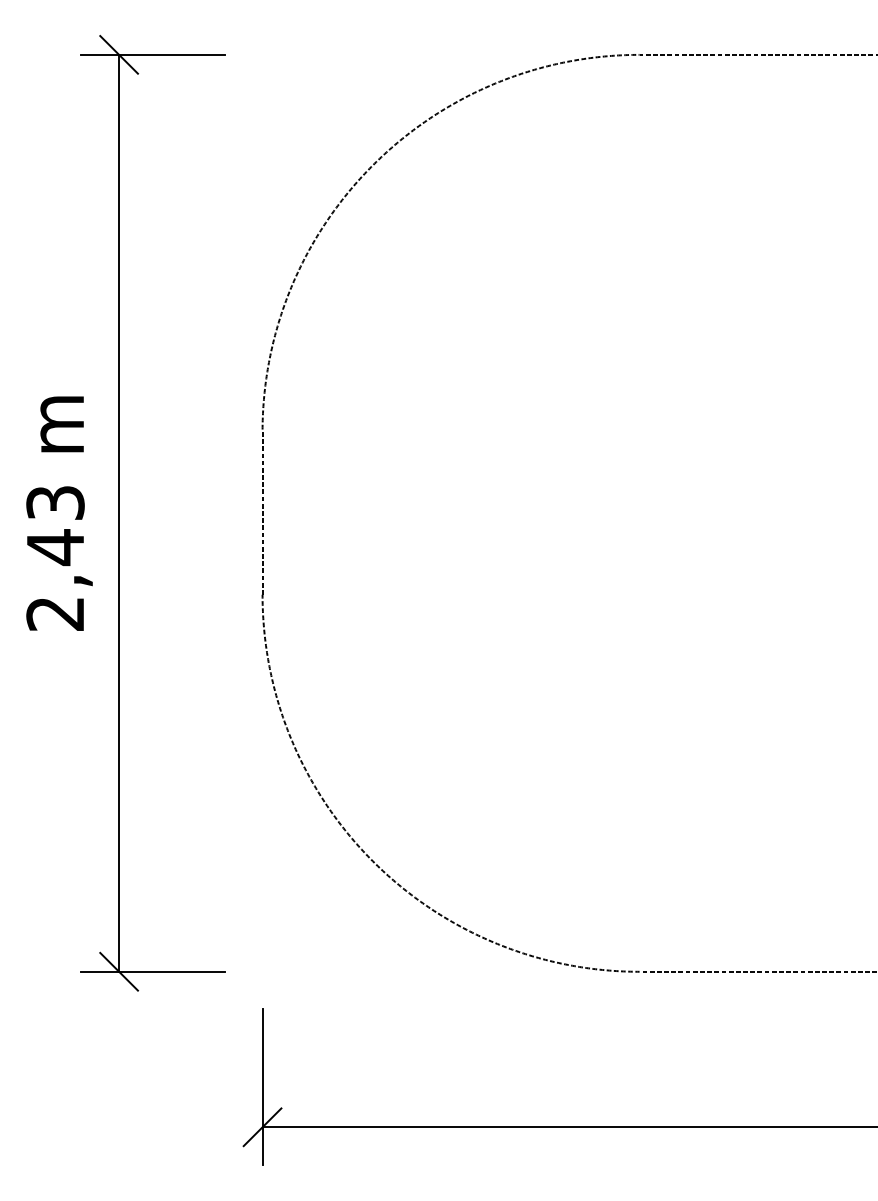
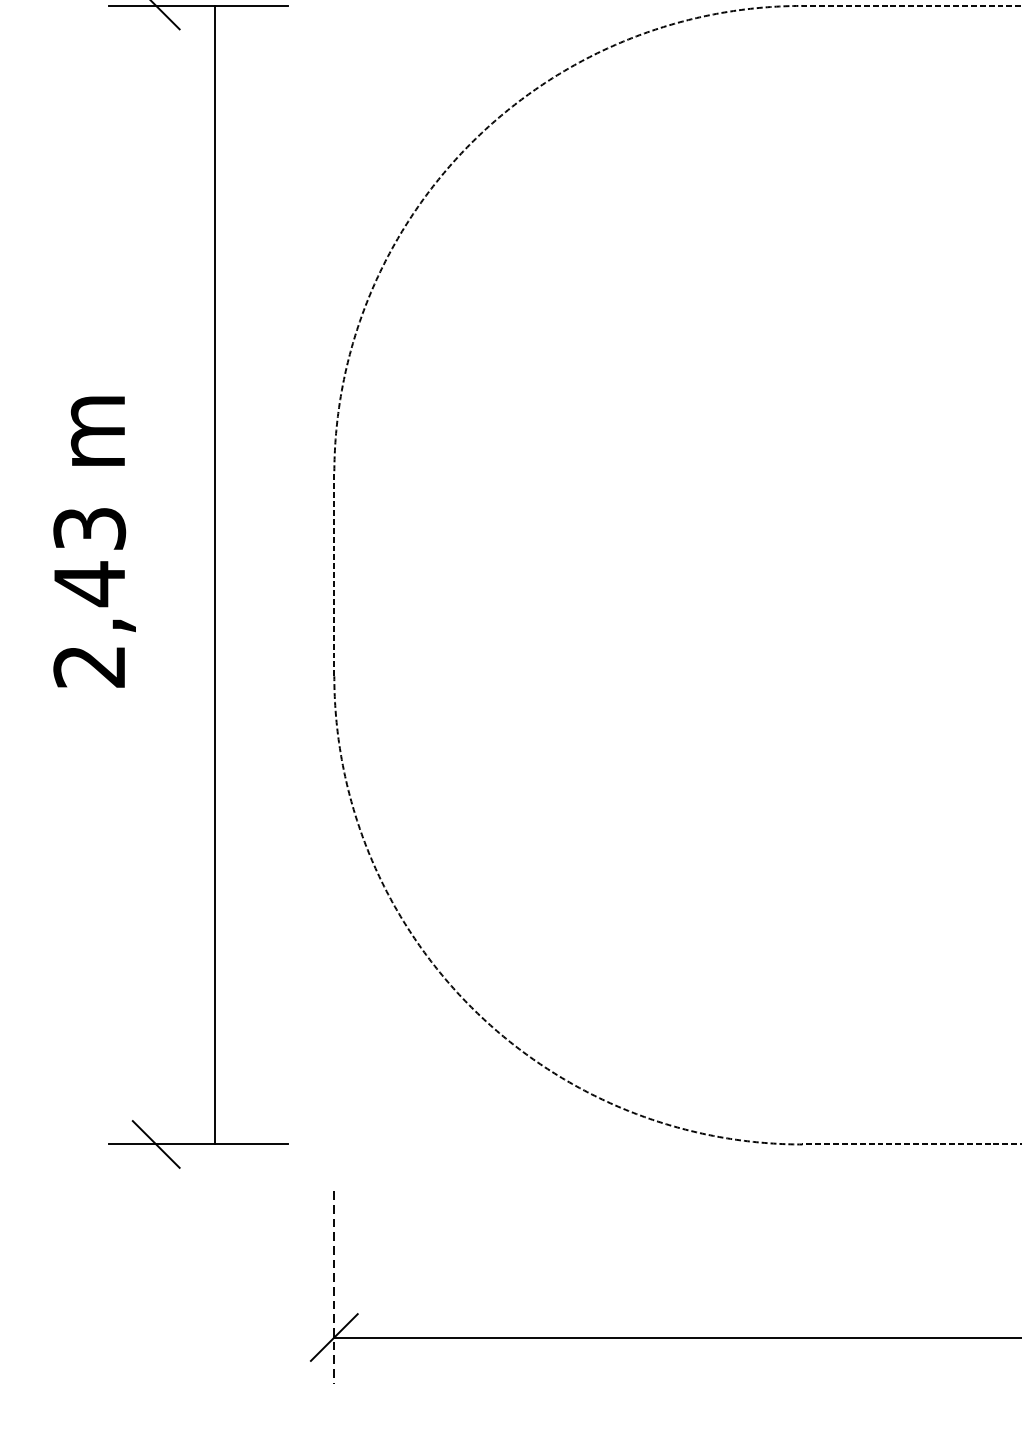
line: (119, 512) -> (215, 574), moved
text: (59, 513) -> (94, 541), moved
line: (262, 1087) -> (334, 1288), solid -> dashed

